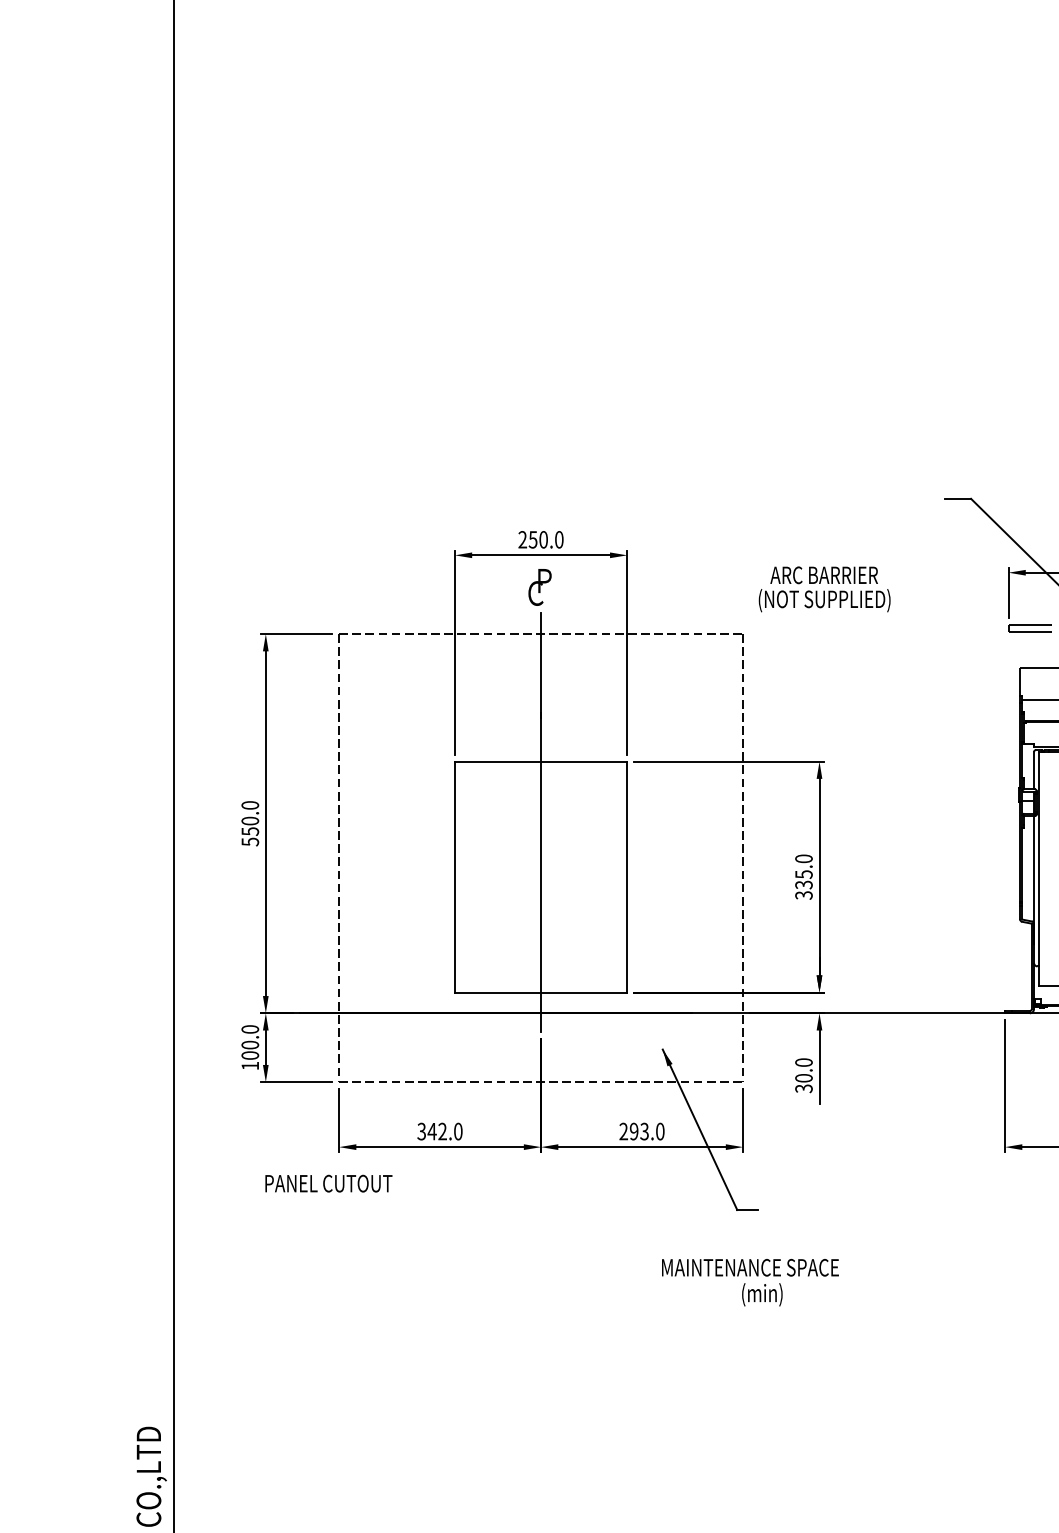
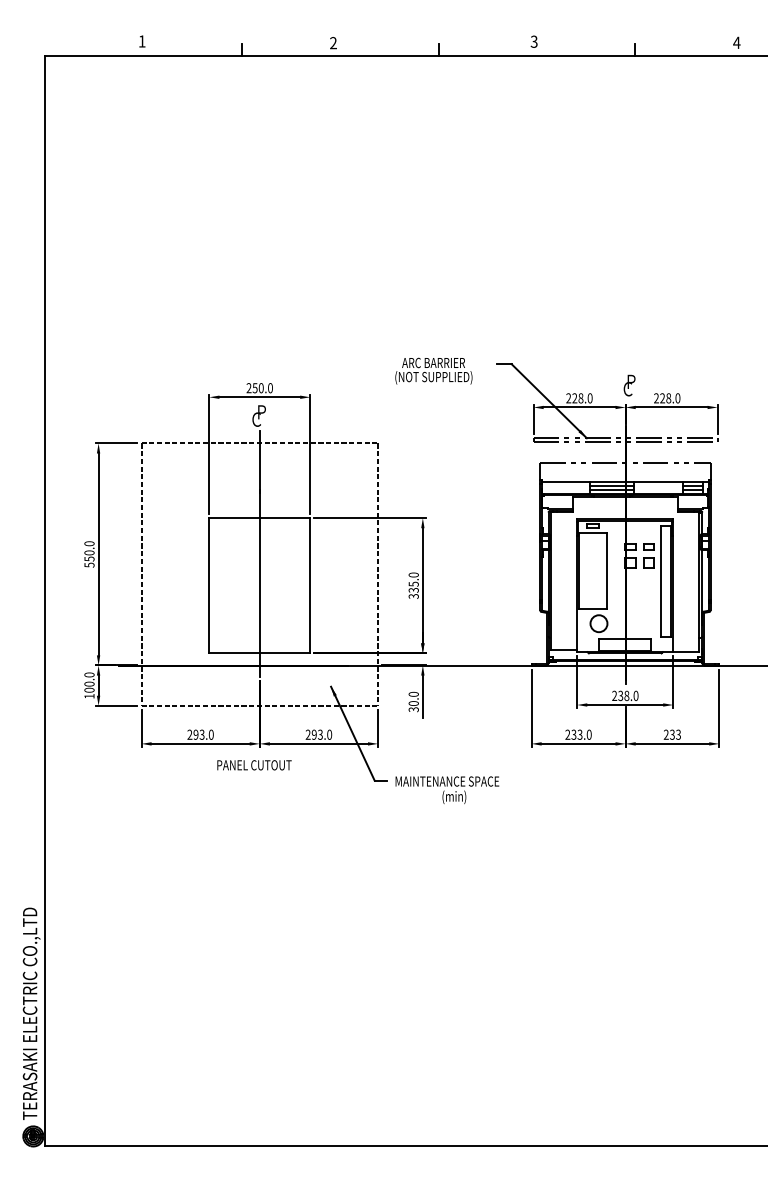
text: (823, 588) -> (433, 370), moved
text: (431, 1131) -> (195, 734), 342.0 -> 293.0
text: (328, 1184) -> (254, 765), moved
text: (750, 1283) -> (447, 790), moved

